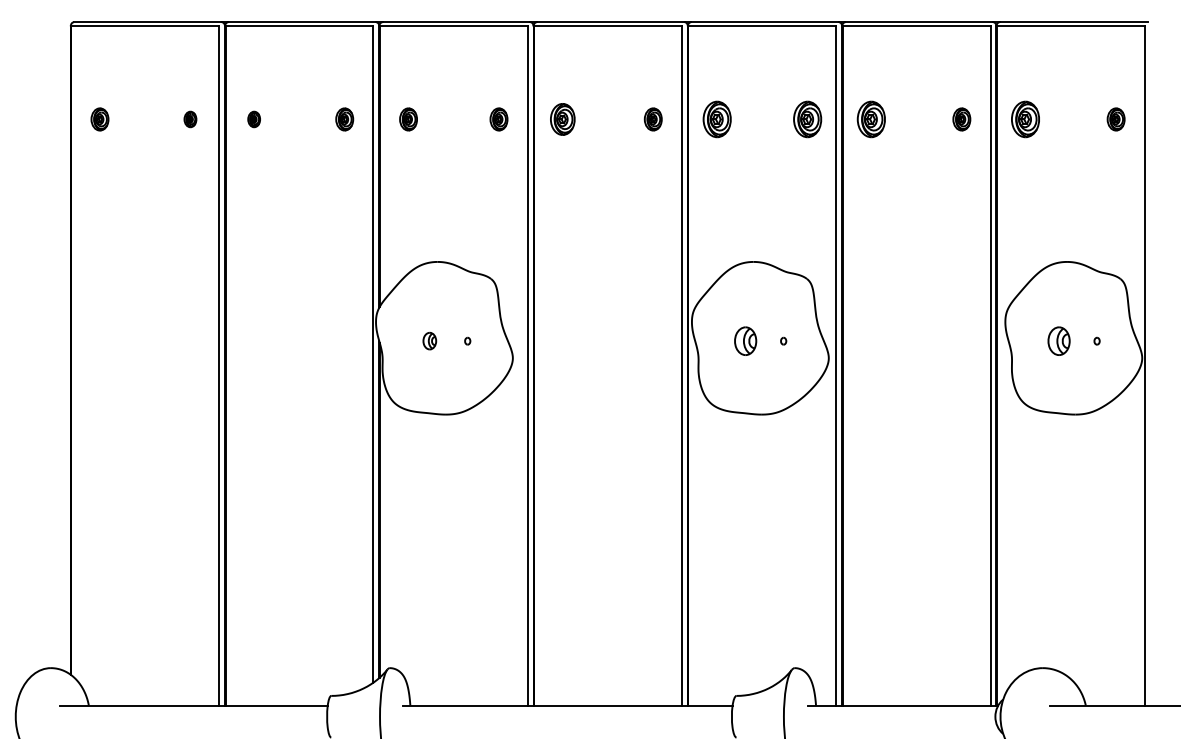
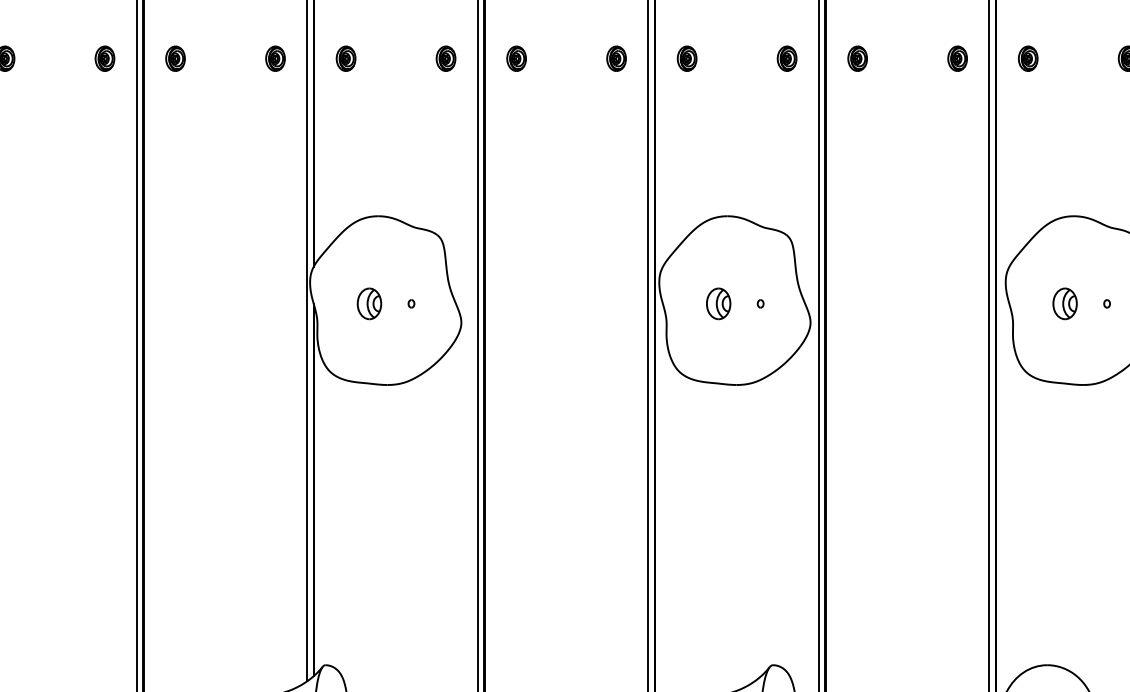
part: (190, 119) -> (105, 58), size x1.43
part: (253, 119) -> (174, 58), size x1.43
part: (562, 119) -> (516, 58), size x0.71
part: (716, 119) -> (686, 58), size x0.62
part: (807, 119) -> (787, 58), size x0.62
part: (871, 119) -> (857, 58), size x0.62
part: (1025, 119) -> (1027, 58), size x0.62
part: (429, 340) -> (369, 303), size x1.67

